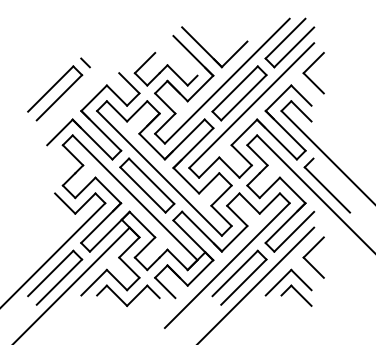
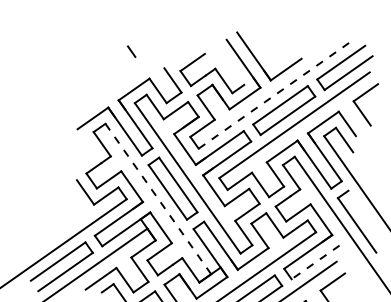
line: (227, 80) -> (274, 95), solid -> dashed
part: (55, 93) -> (95, 77), removed
line: (135, 198) -> (158, 199), solid -> dashed
line: (293, 232) -> (314, 263), solid -> dashed

